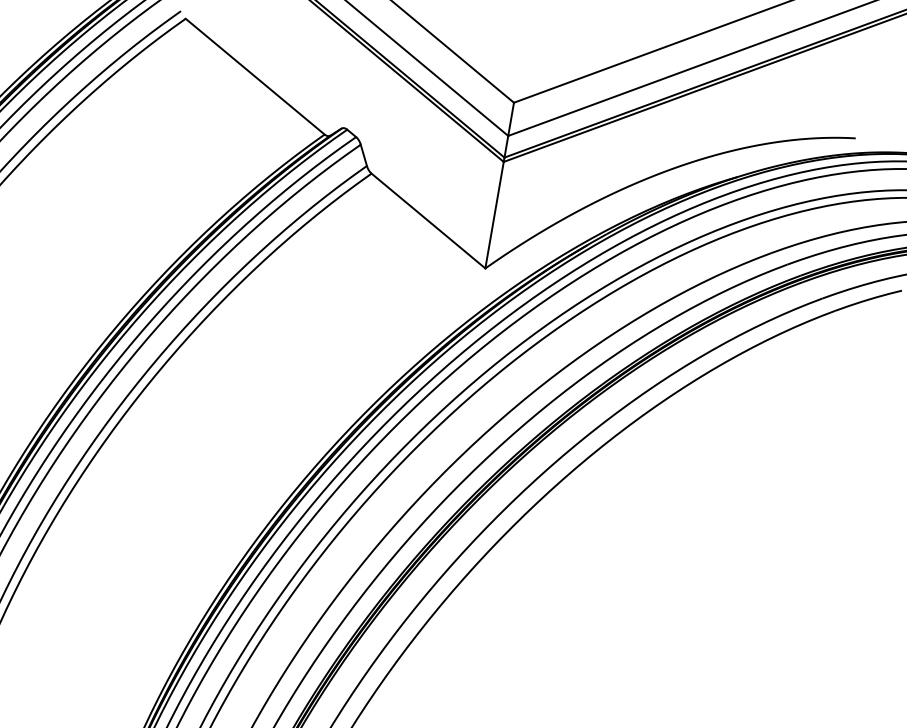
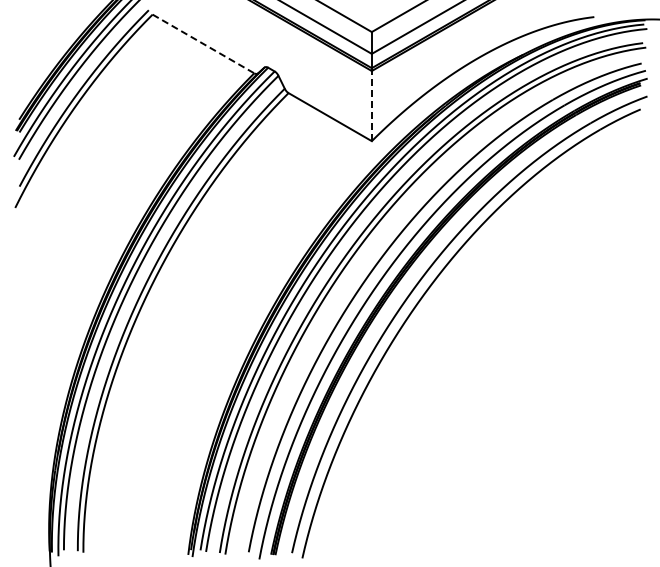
line: (255, 75) -> (203, 43), solid -> dashed
line: (494, 214) -> (371, 105), solid -> dashed

